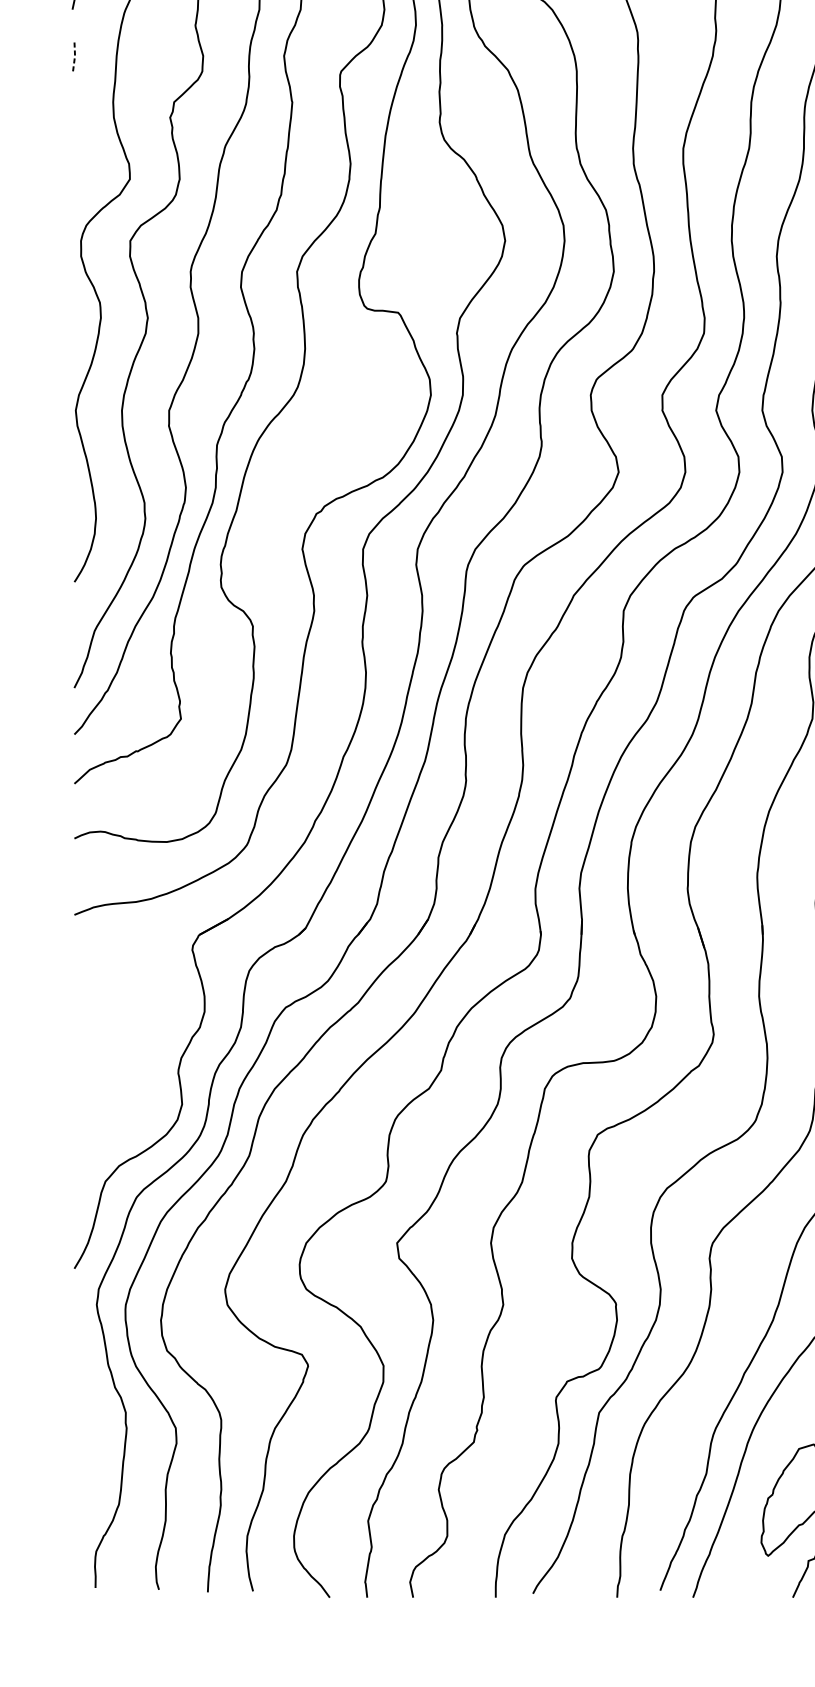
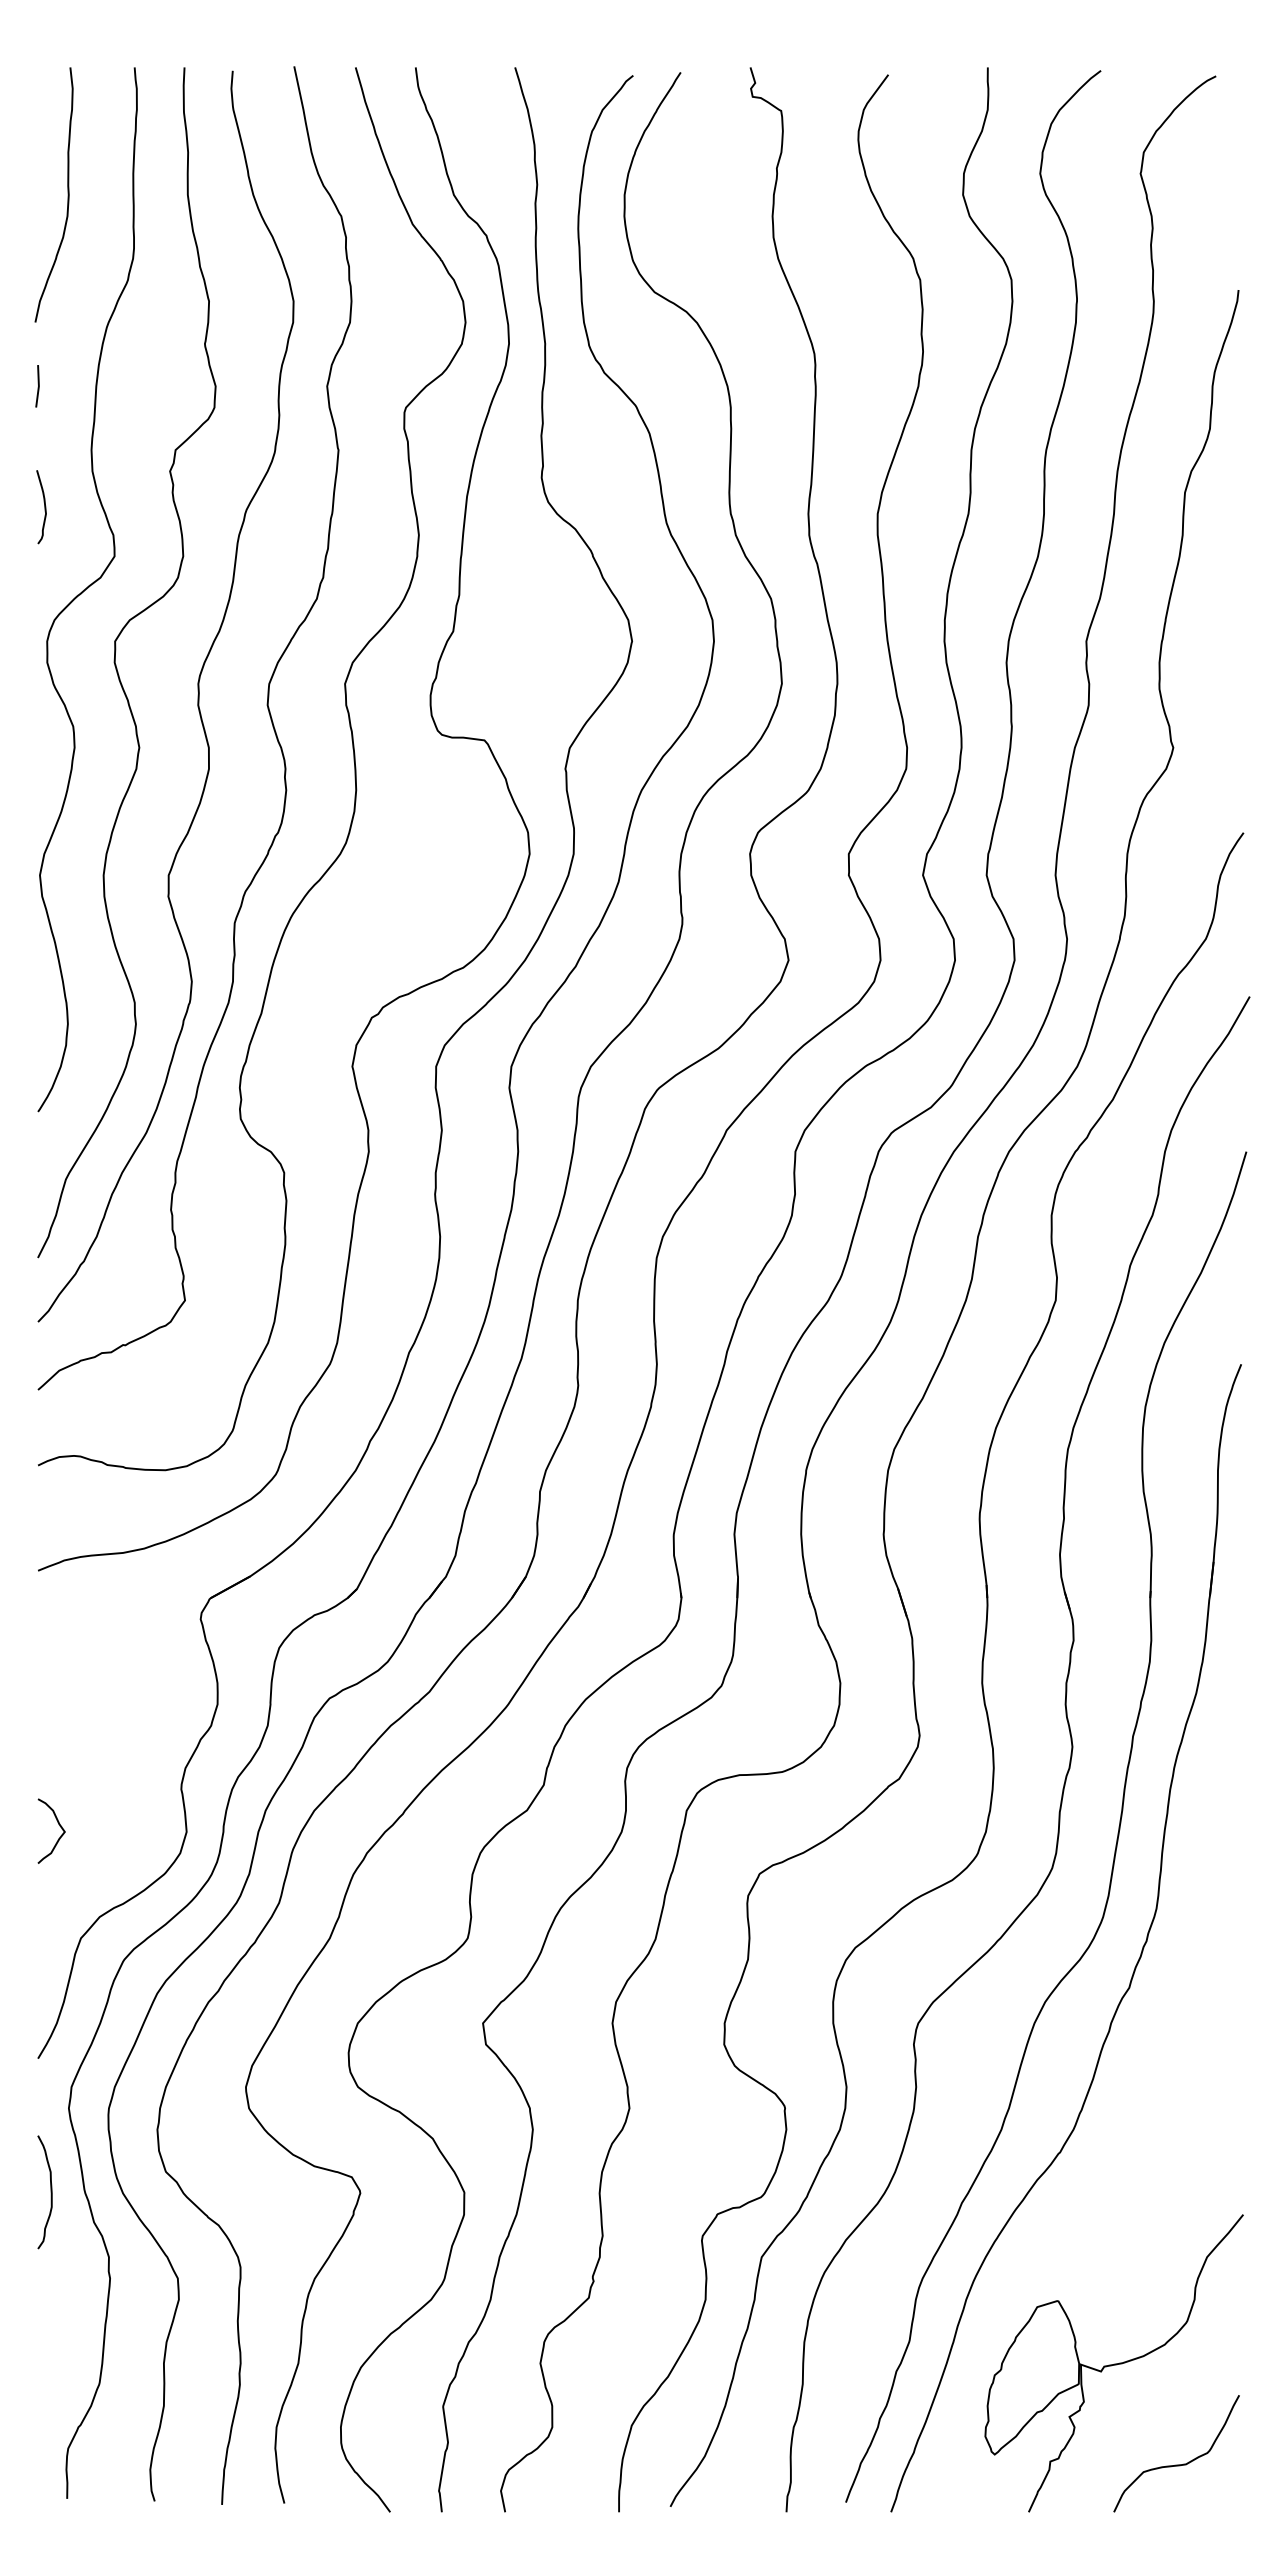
line: (74, 56) -> (38, 386), dashed -> solid
curve: (79, 143) -> (44, 507), added
curve: (89, 1100) -> (59, 1826), added
curve: (83, 1365) -> (50, 2192), added

